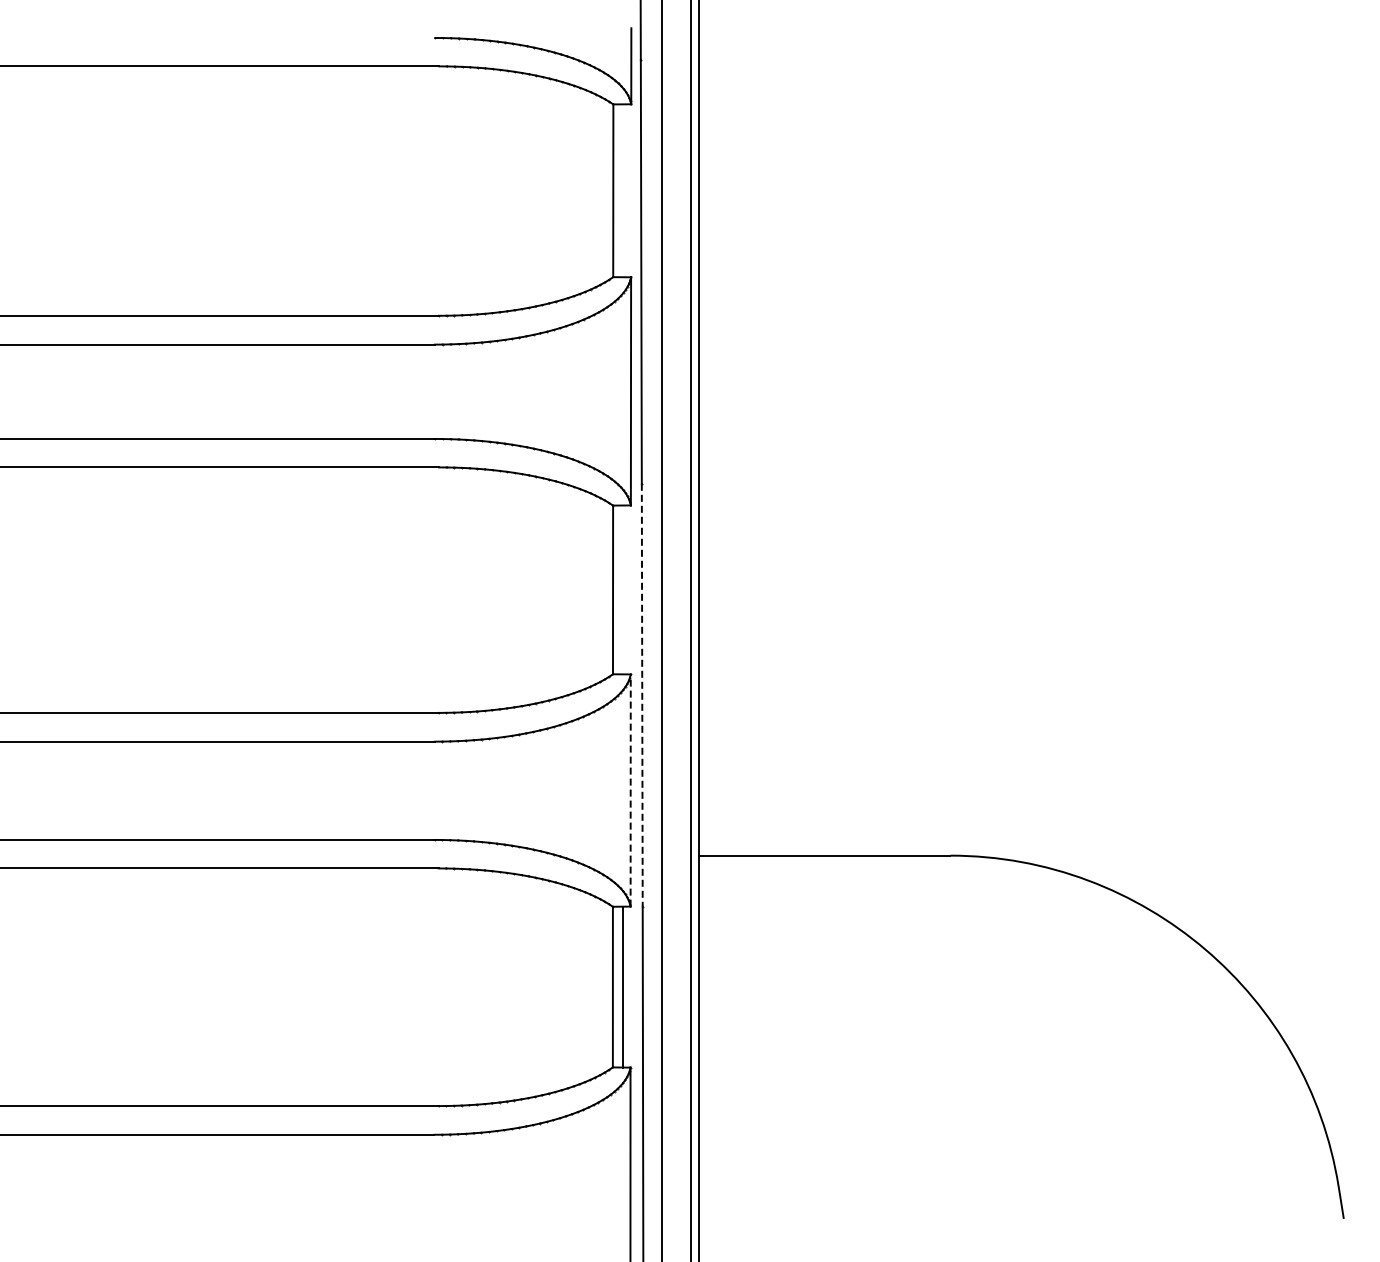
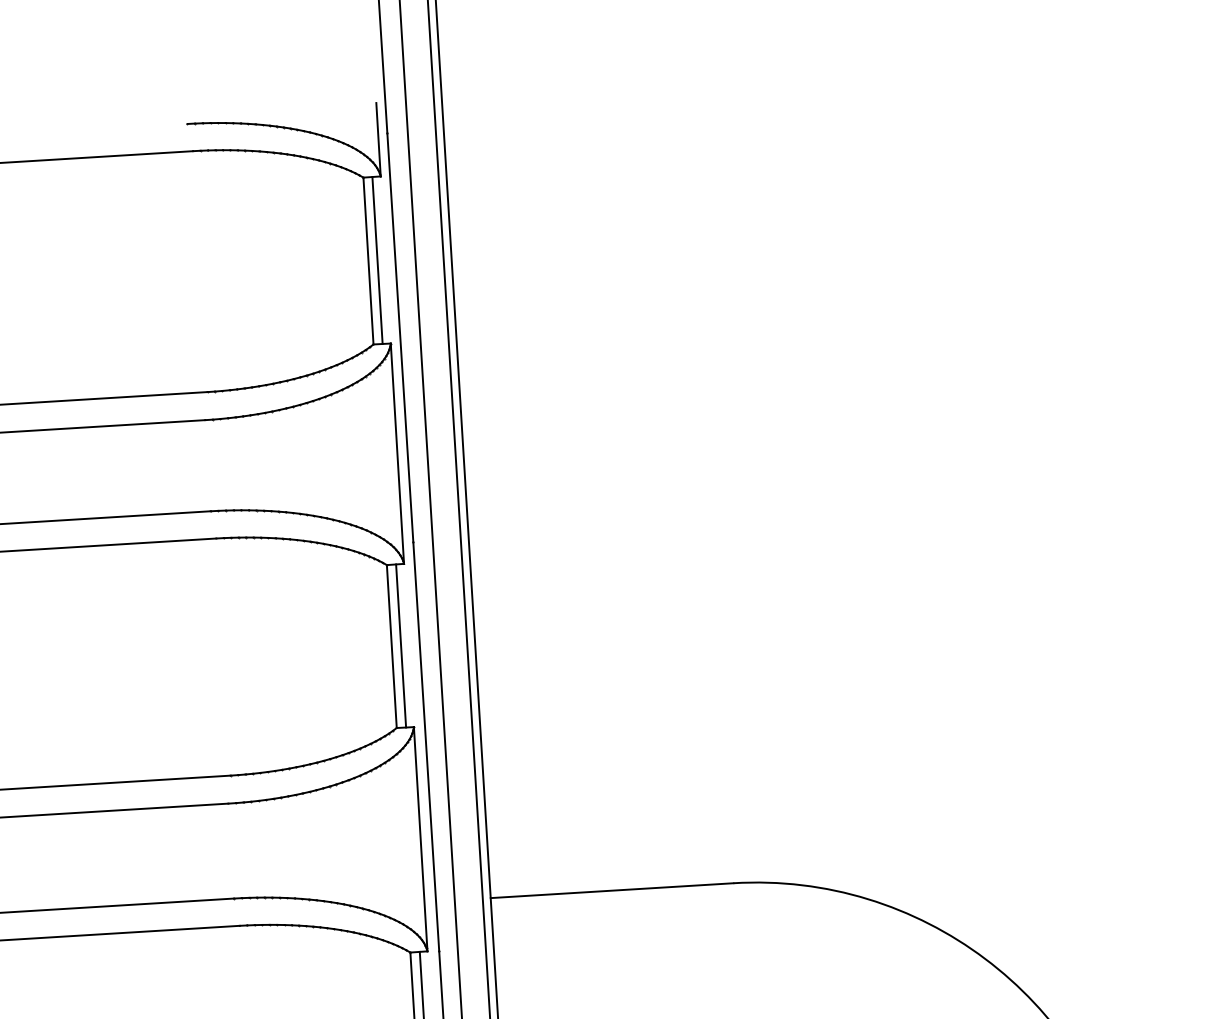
line: (622, 190) -> (377, 260), added
line: (622, 589) -> (400, 645), added
line: (642, 695) -> (426, 746), dashed -> solid
line: (630, 790) -> (420, 839), dashed -> solid

